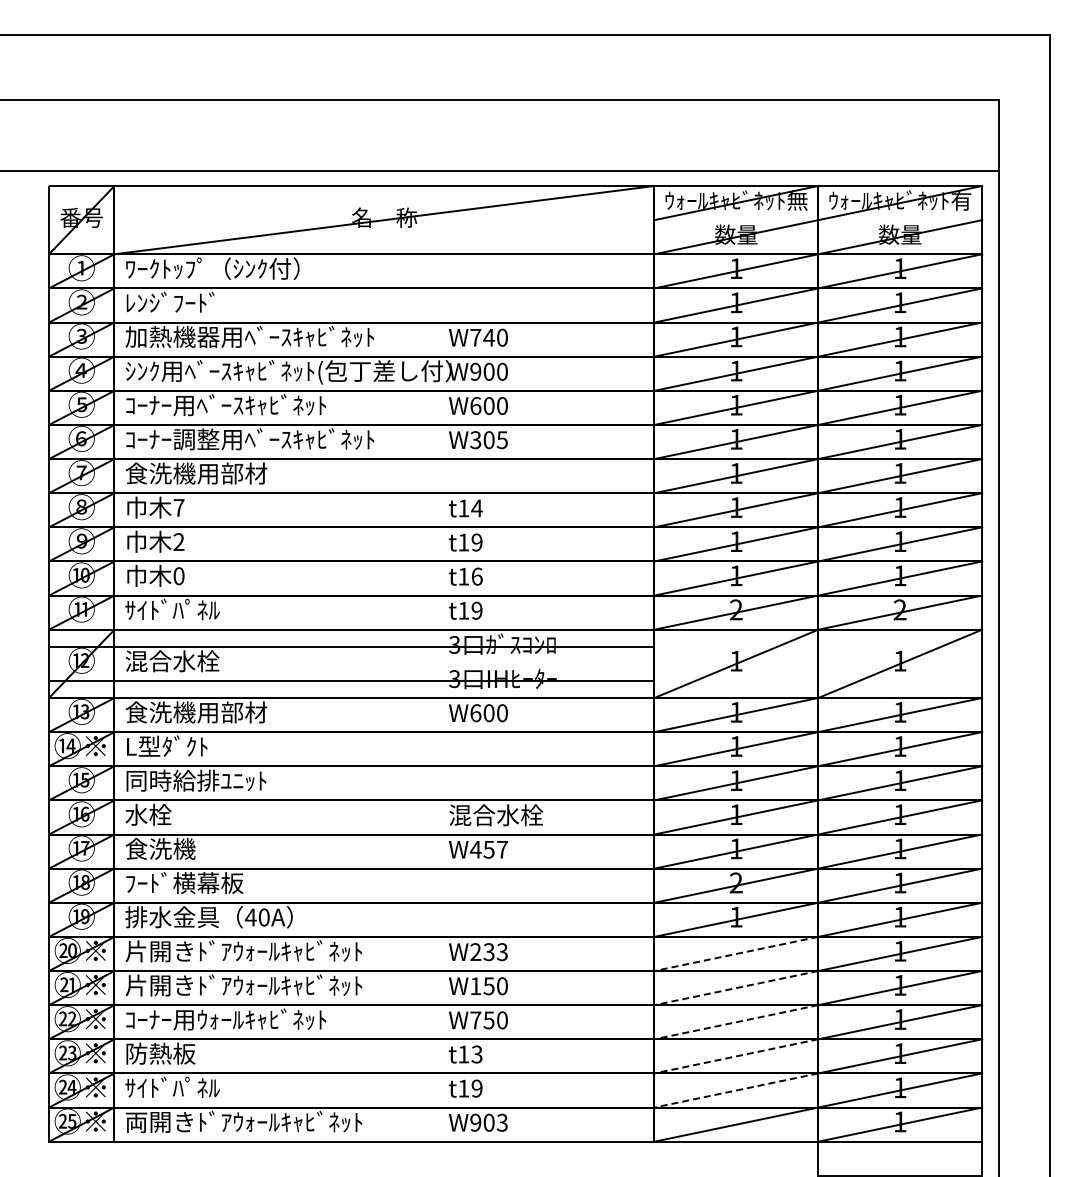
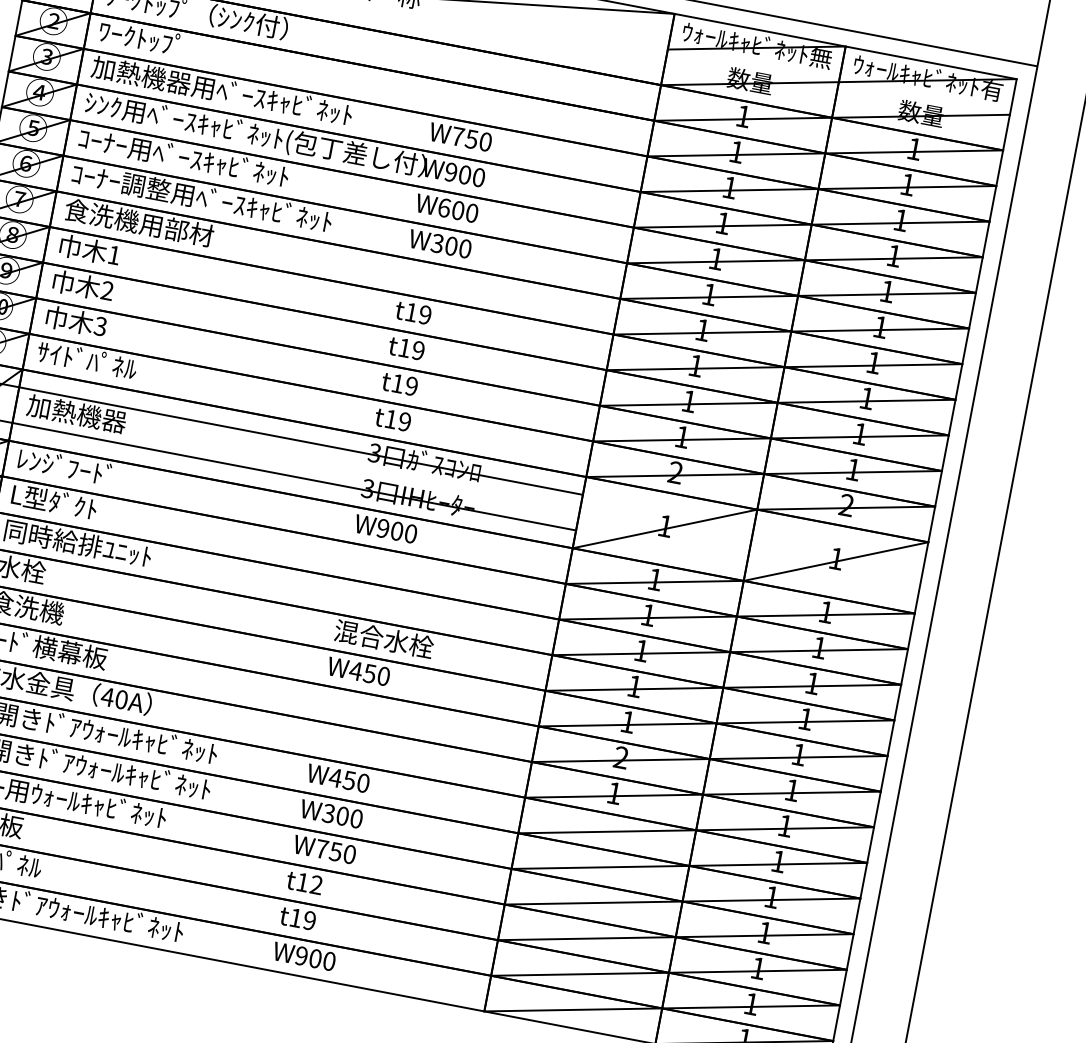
text: (170, 302) -> (146, 39), ﾚﾝｼﾞﾌｰﾄﾞ -> ﾜｰｸﾄｯﾌﾟ
text: (489, 337) -> (472, 139), W740 -> W750
text: (501, 439) -> (464, 248), W305 -> W300
text: (178, 507) -> (113, 254), 7 -> 1
text: (477, 508) -> (425, 315), t14 -> t19
text: (178, 576) -> (100, 326), 0 -> 3
text: (476, 576) -> (411, 386), t16 -> t19
text: (172, 661) -> (76, 414), 混合水栓 -> 加熱機器
text: (196, 712) -> (91, 472), 食洗機用部材 -> ﾚﾝｼﾞﾌｰﾄﾞ
text: (475, 713) -> (382, 528), W600 -> W900
text: (502, 849) -> (383, 676), W457 -> W450
text: (488, 951) -> (348, 779), W233 -> W450
line: (736, 953) -> (607, 831), dashed -> solid
text: (482, 986) -> (335, 815), W150 -> W300
line: (736, 988) -> (600, 867), dashed -> solid
line: (736, 1022) -> (593, 903), dashed -> solid
text: (476, 1054) -> (315, 884), t13 -> t12
line: (736, 1056) -> (586, 938), dashed -> solid
line: (736, 1090) -> (580, 974), dashed -> solid
text: (501, 1122) -> (328, 960), W903 -> W900

